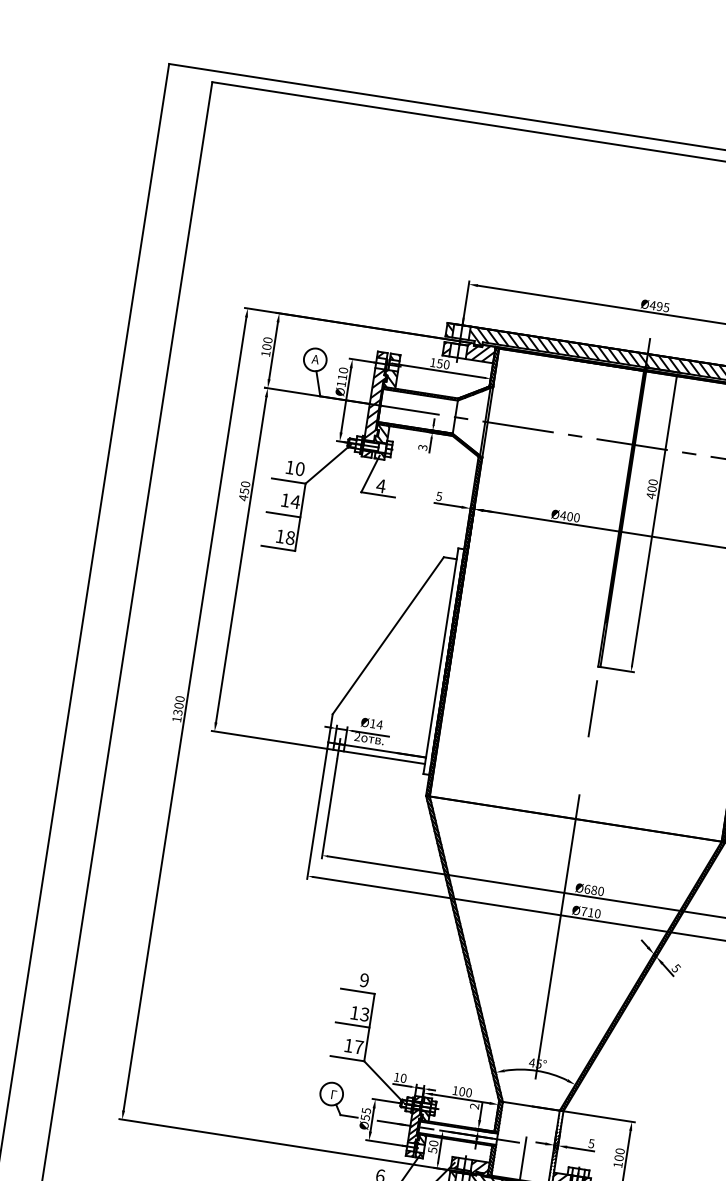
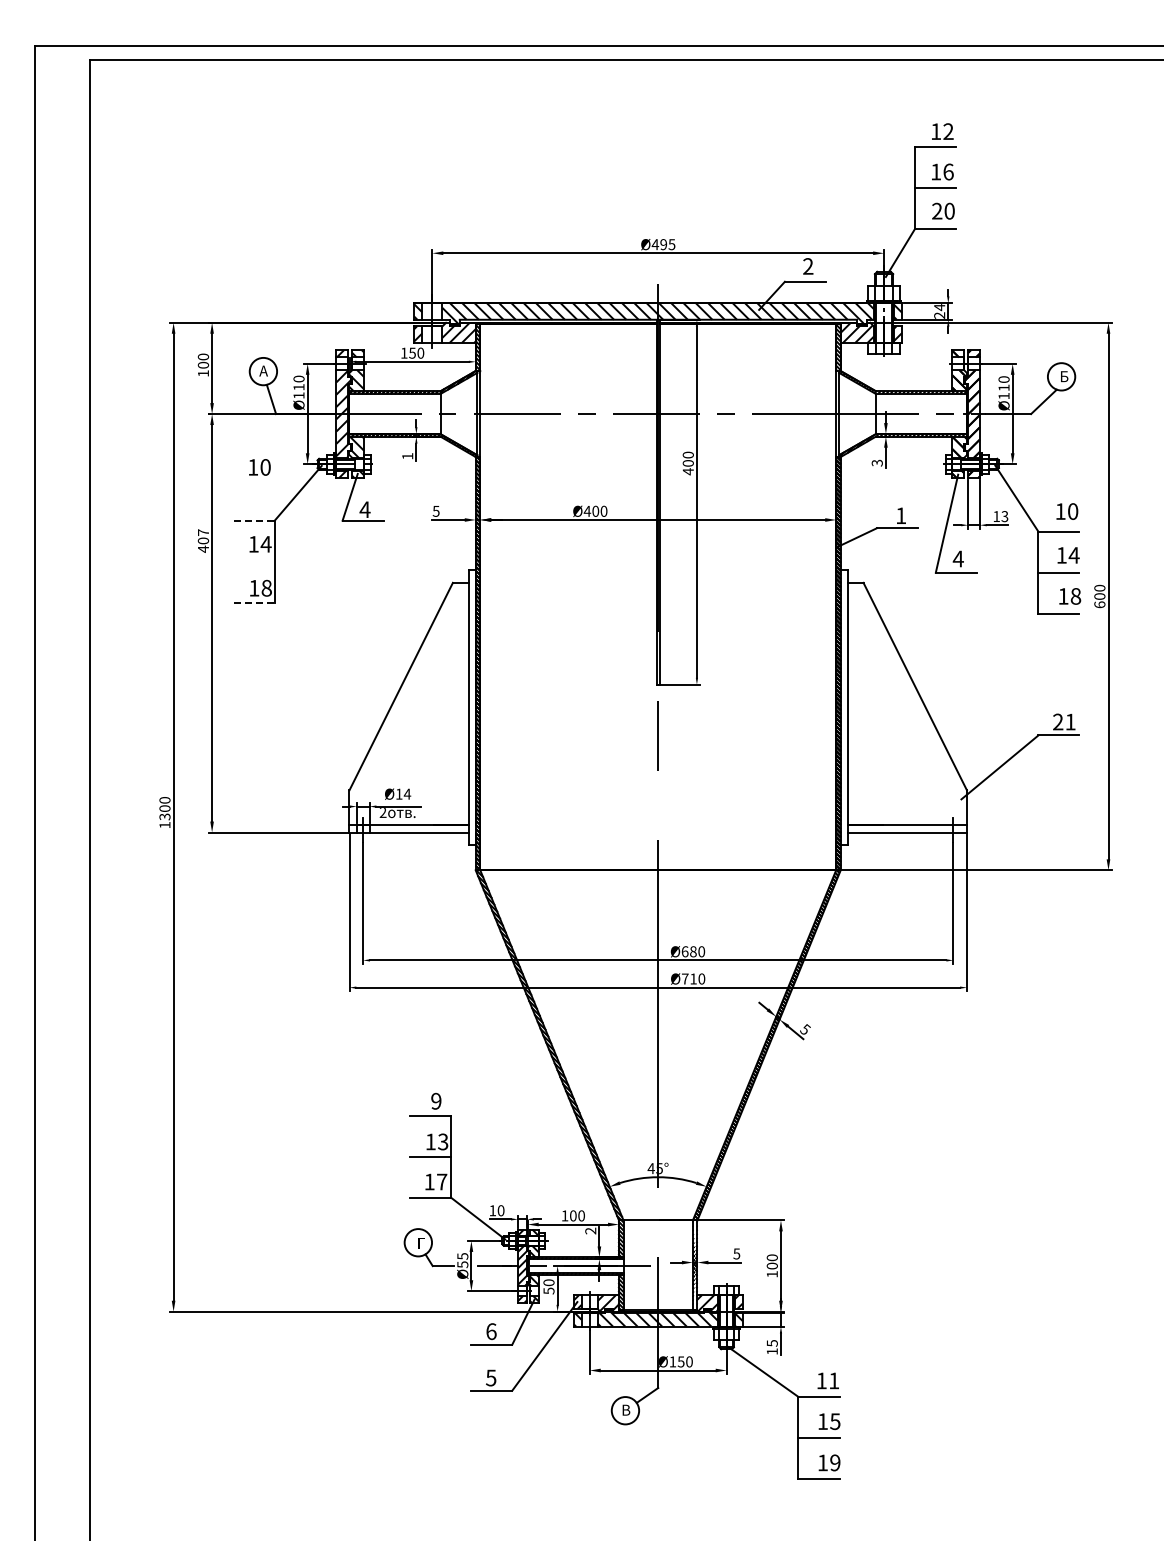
text: (422, 447) -> (407, 456), 3 -> 1
text: (295, 468) -> (259, 467), moved
line: (289, 480) -> (254, 520), solid -> dashed
text: (245, 487) -> (203, 536), 450 -> 407
line: (283, 514) -> (253, 561), removed
line: (278, 548) -> (254, 602), solid -> dashed

